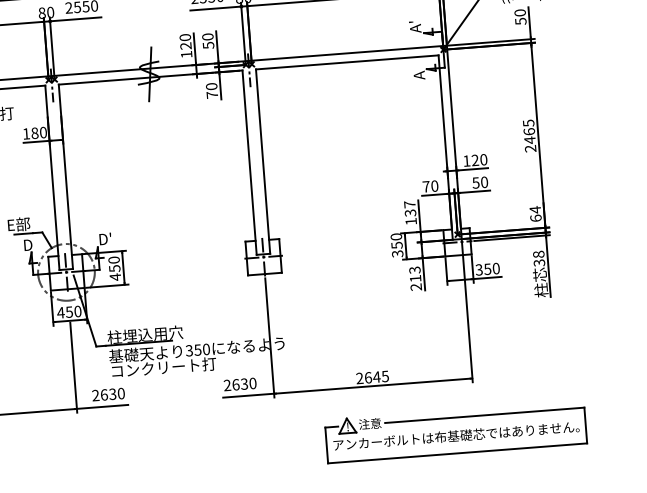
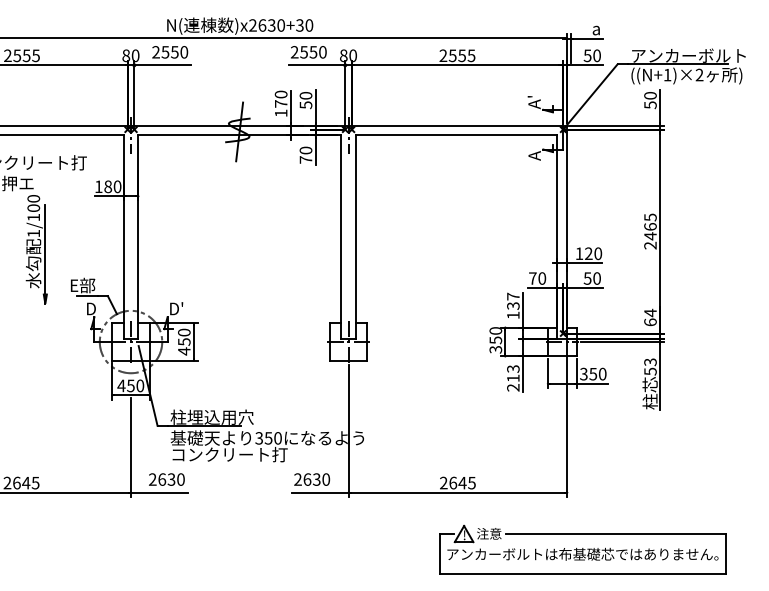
text: (185, 45) -> (280, 103), 120 -> 170
text: (539, 258) -> (650, 366), 38 -> 53
part: (455, 431) -> (582, 549), moved

